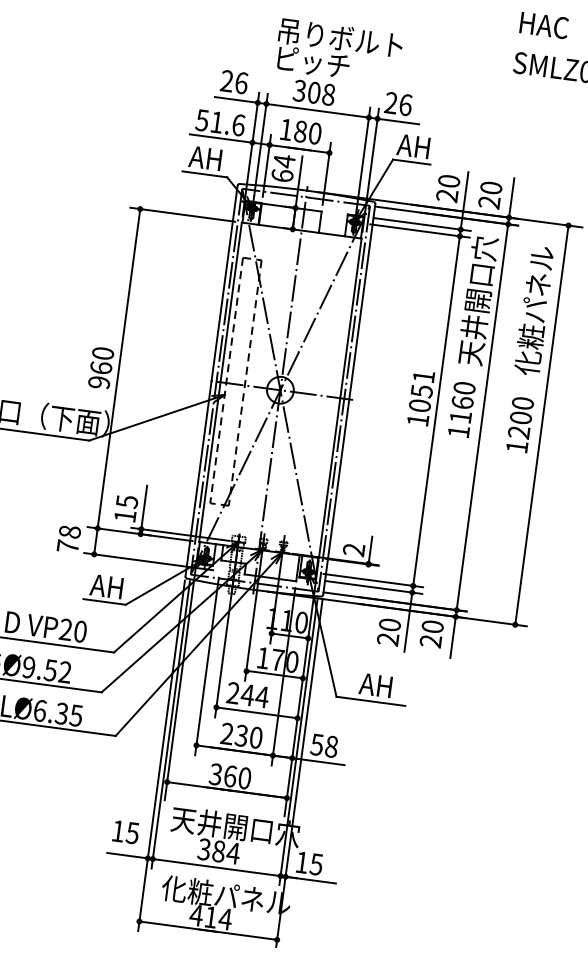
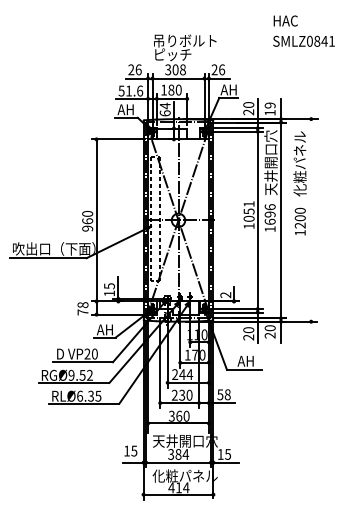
text: (489, 193) -> (269, 108), 20 -> 19
text: (461, 402) -> (269, 214), 1160 -> 1696
line: (542, 425) -> (311, 220), removed

